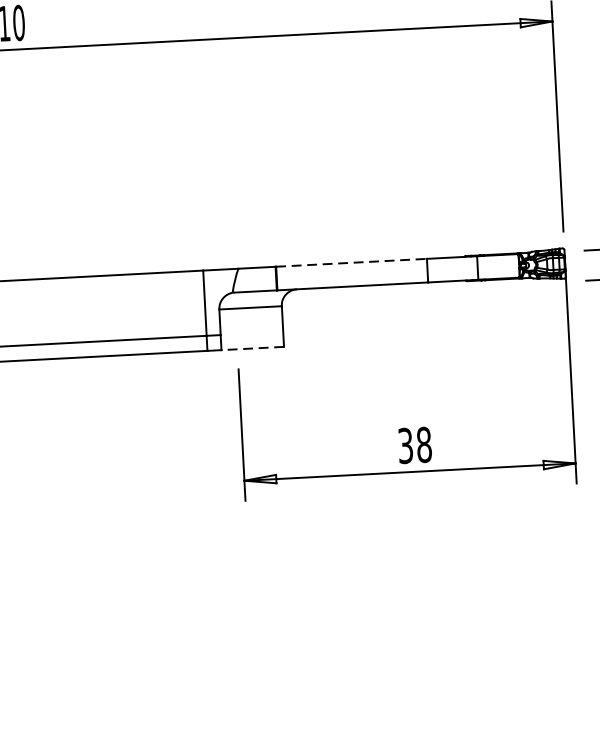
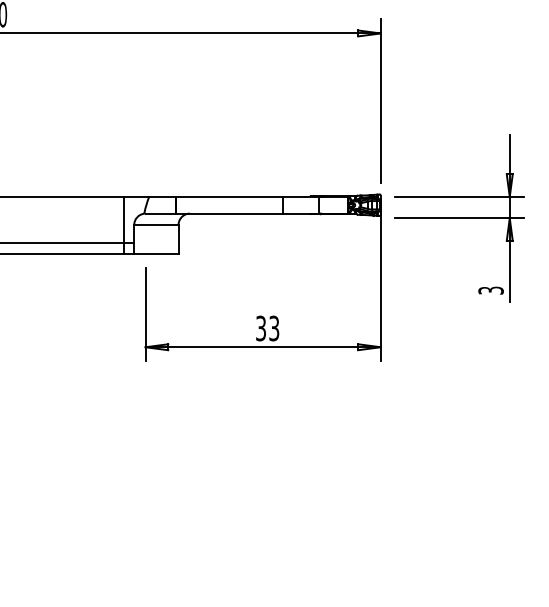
line: (351, 262) -> (229, 196), dashed -> solid
line: (251, 348) -> (155, 253), dashed -> solid
text: (424, 444) -> (274, 328), 38 -> 33

